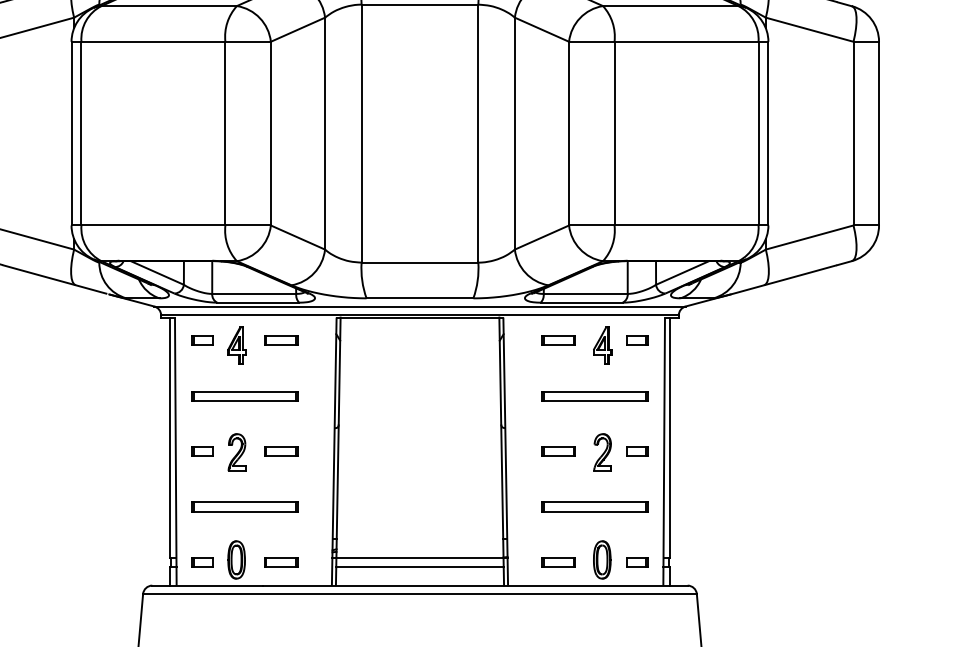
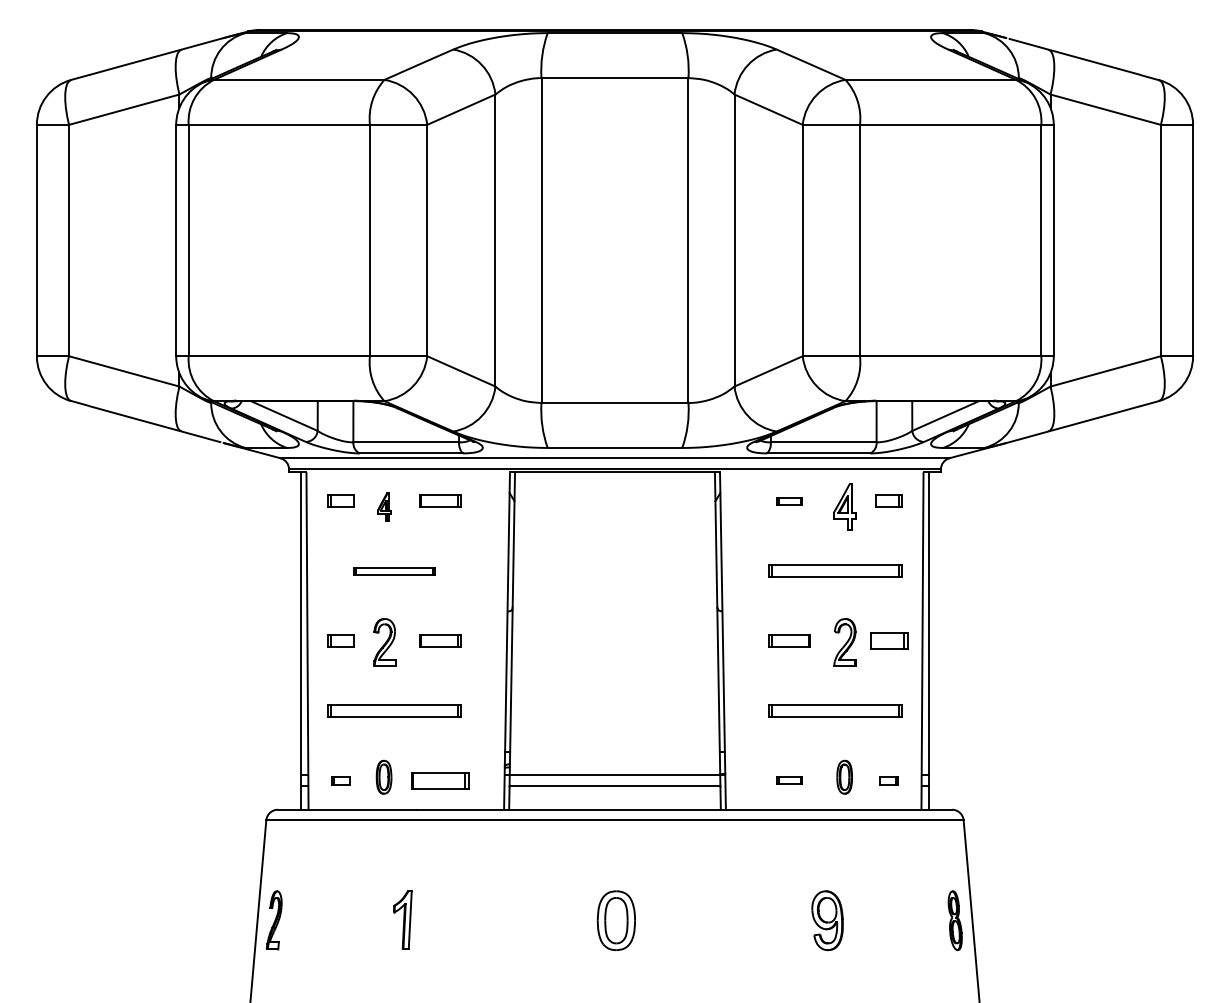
part: (558, 340) -> (789, 500), size x0.6
part: (236, 344) -> (384, 506), size x0.6
part: (244, 395) -> (394, 570), size x0.6
part: (637, 451) -> (888, 640), size x1.4
part: (236, 559) -> (383, 776), size x0.7
part: (602, 559) -> (844, 776), size x0.7
part: (202, 562) -> (340, 780), size x0.7
part: (281, 562) -> (440, 780), size x1.4
part: (558, 562) -> (789, 780), size x0.6
part: (637, 562) -> (888, 780), size x0.7

